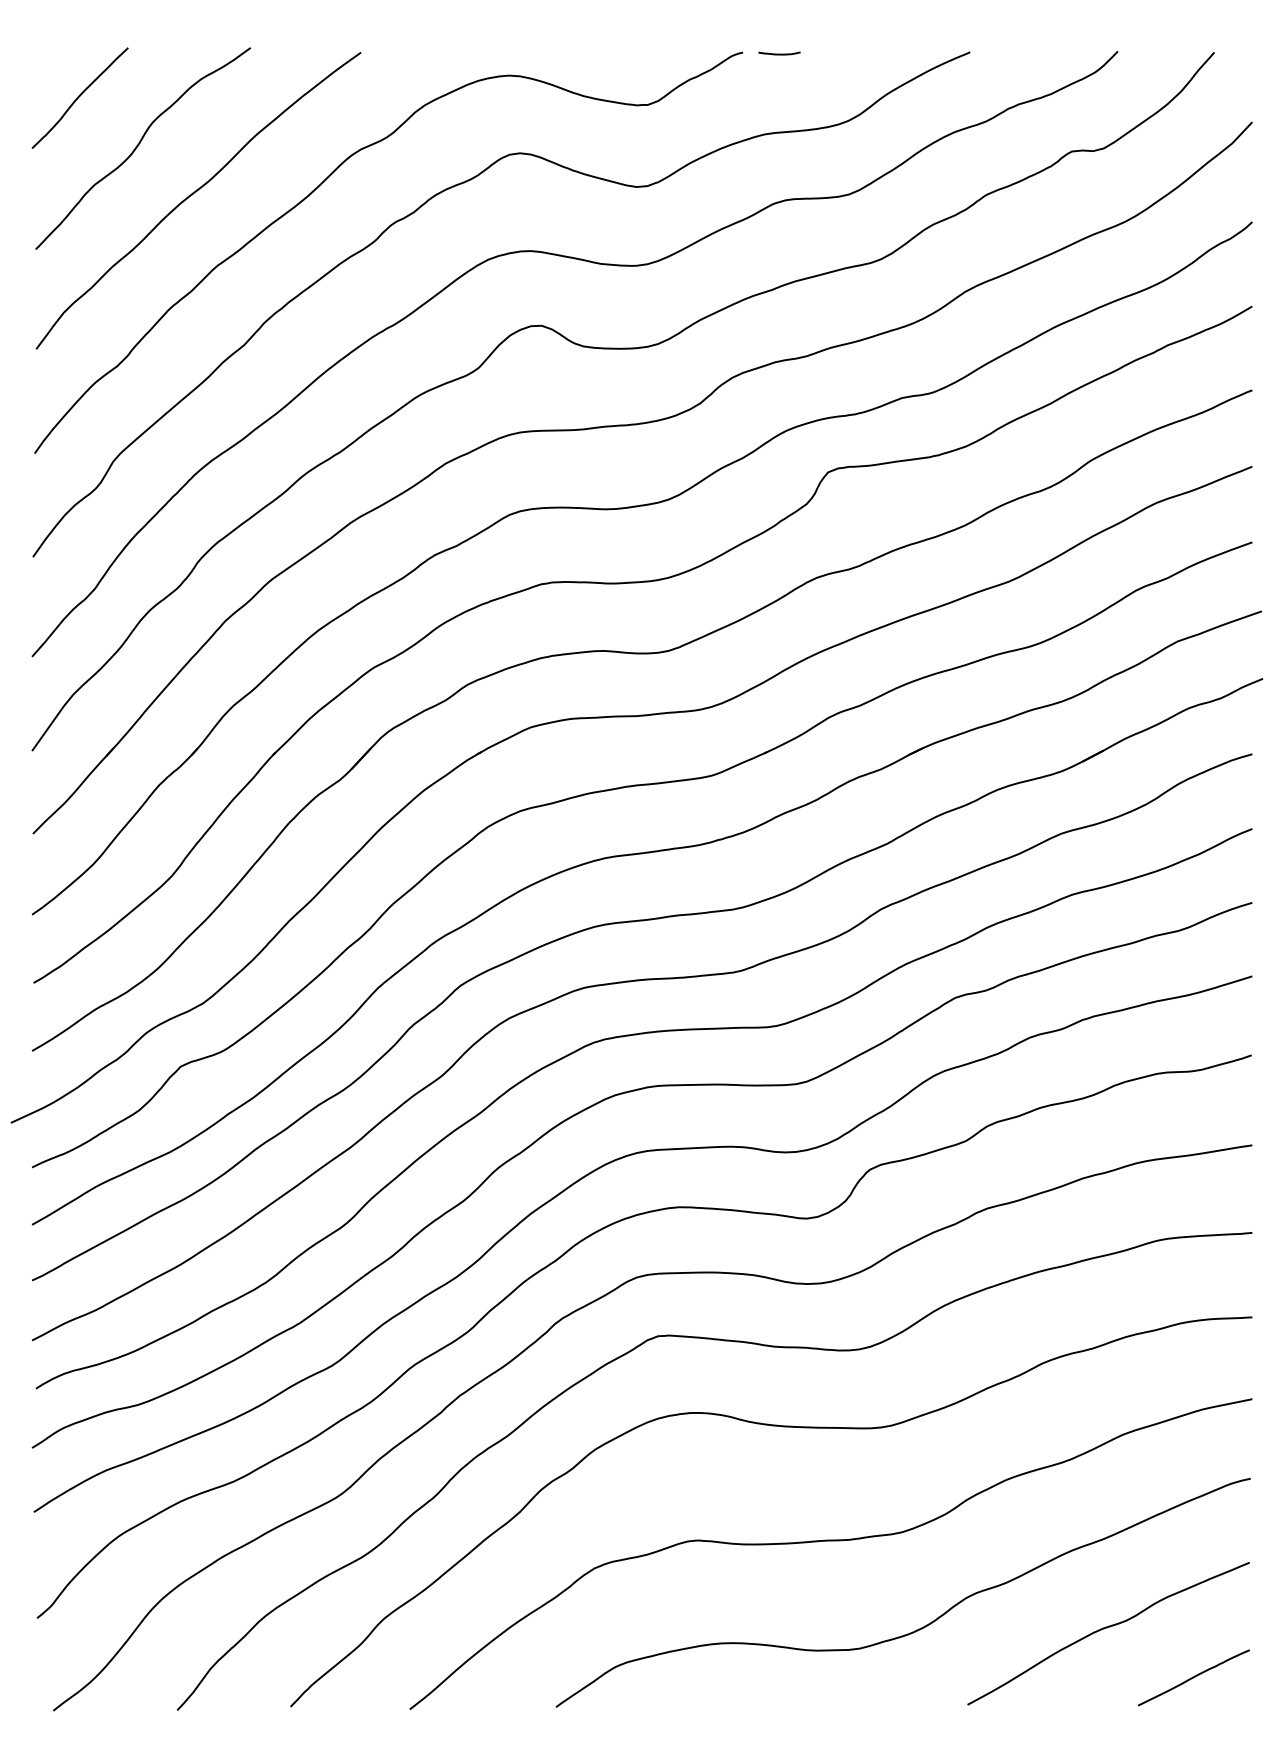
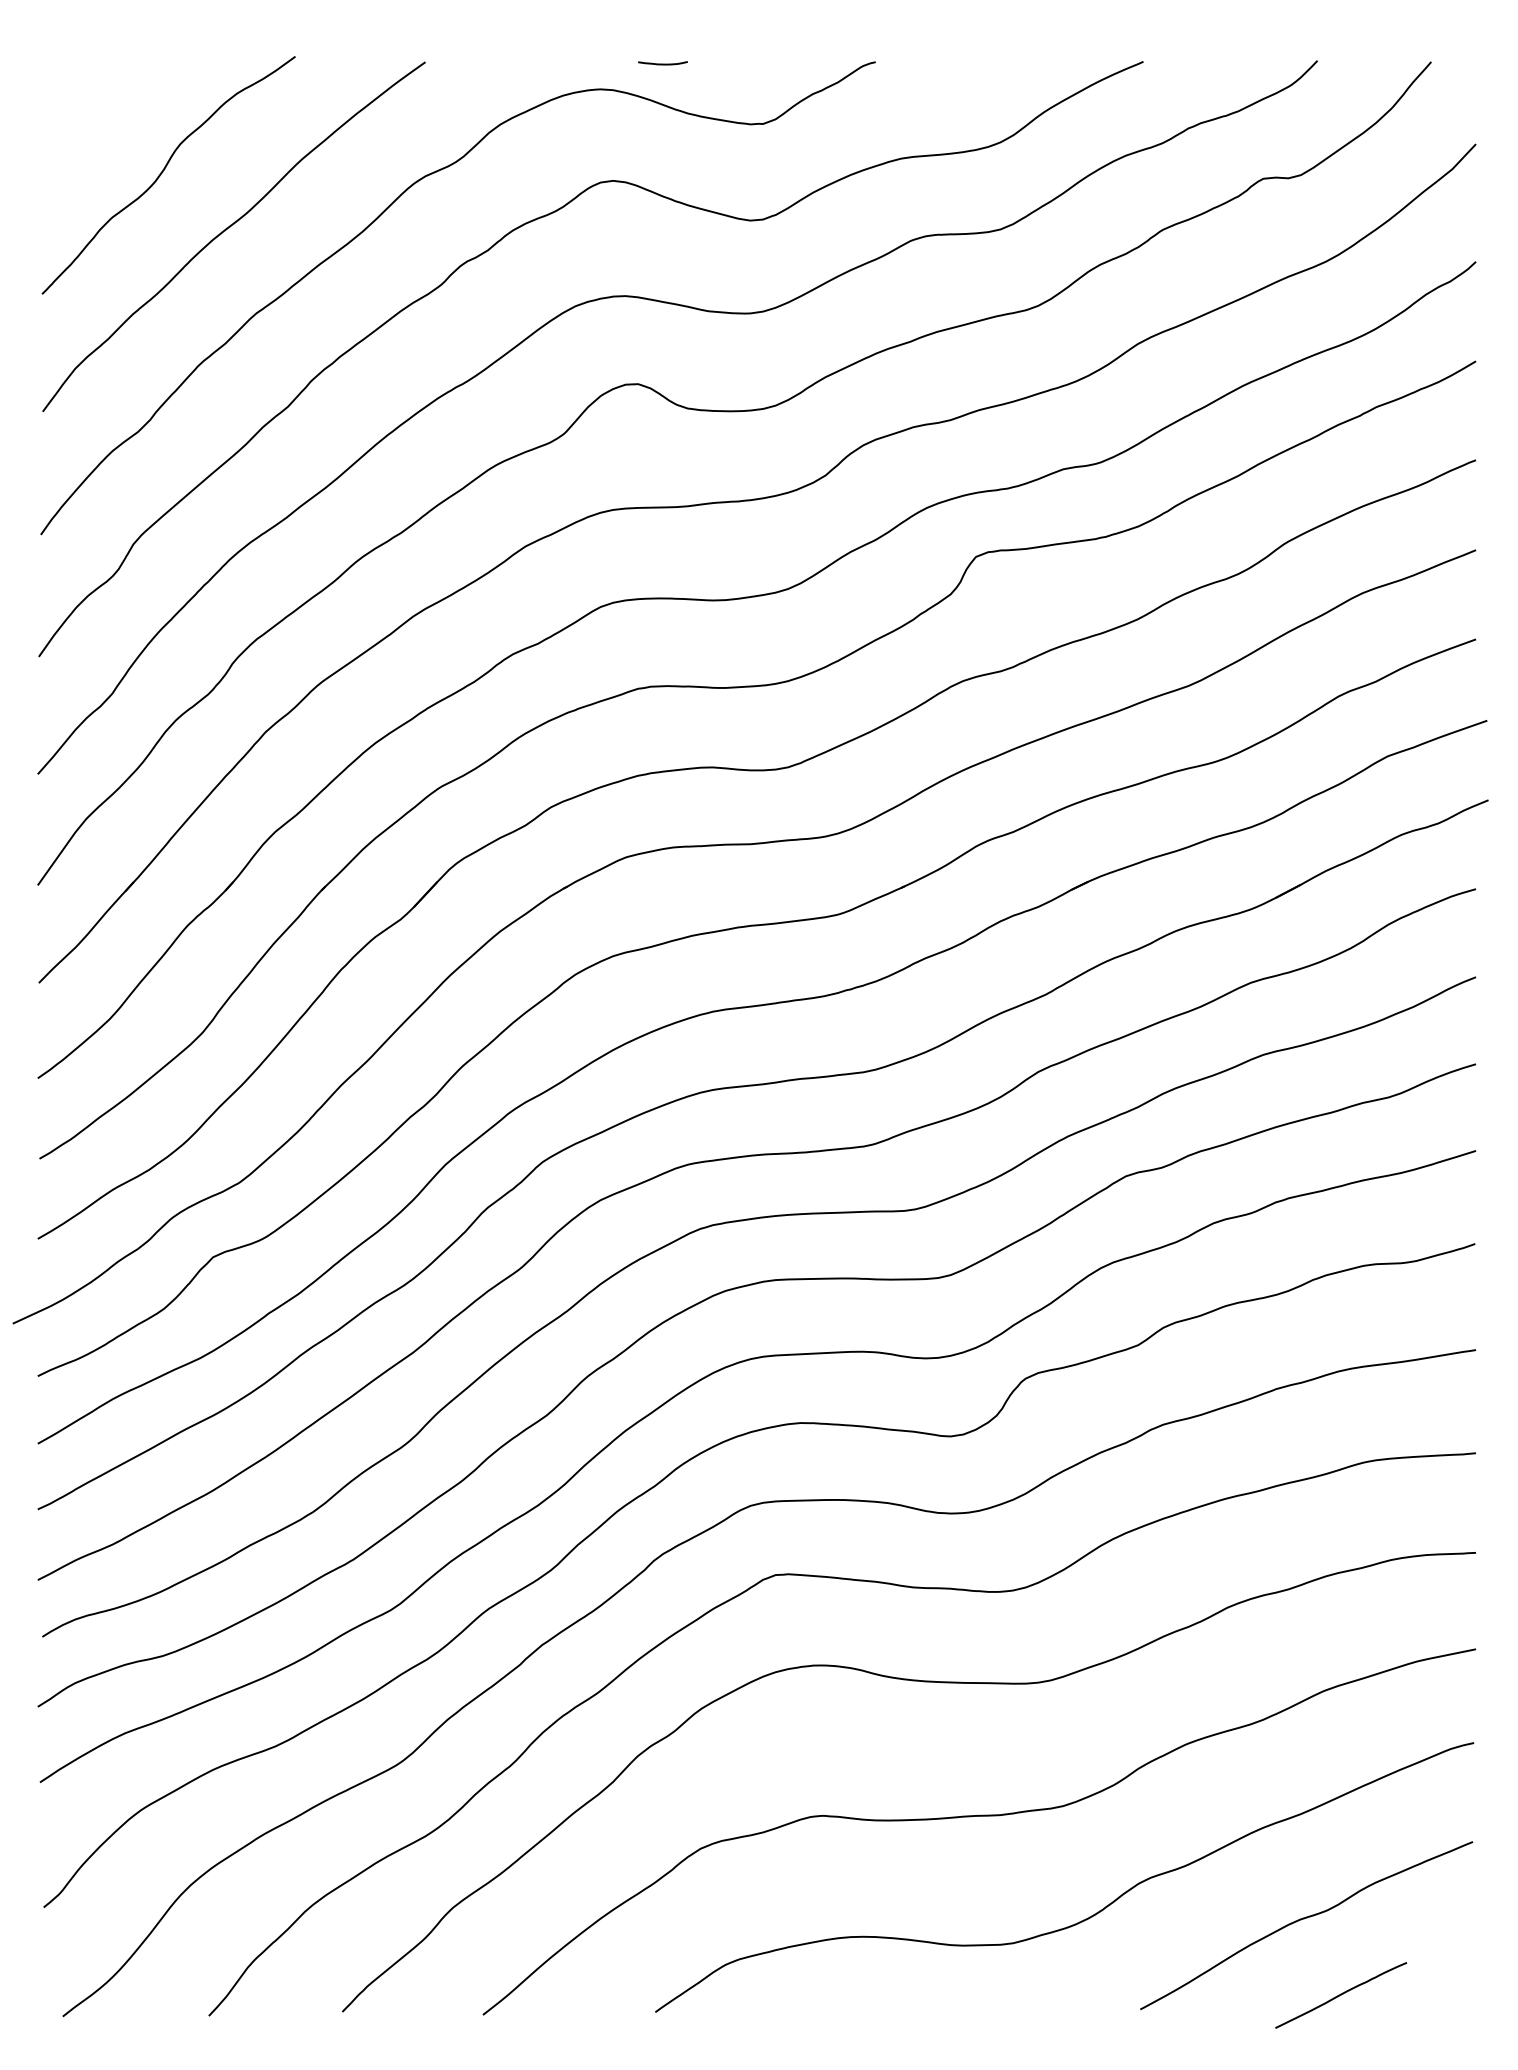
curve: (779, 53) -> (662, 63), moved
curve: (79, 97) -> (93, 115), removed
curve: (1193, 1677) -> (1340, 1994), moved

